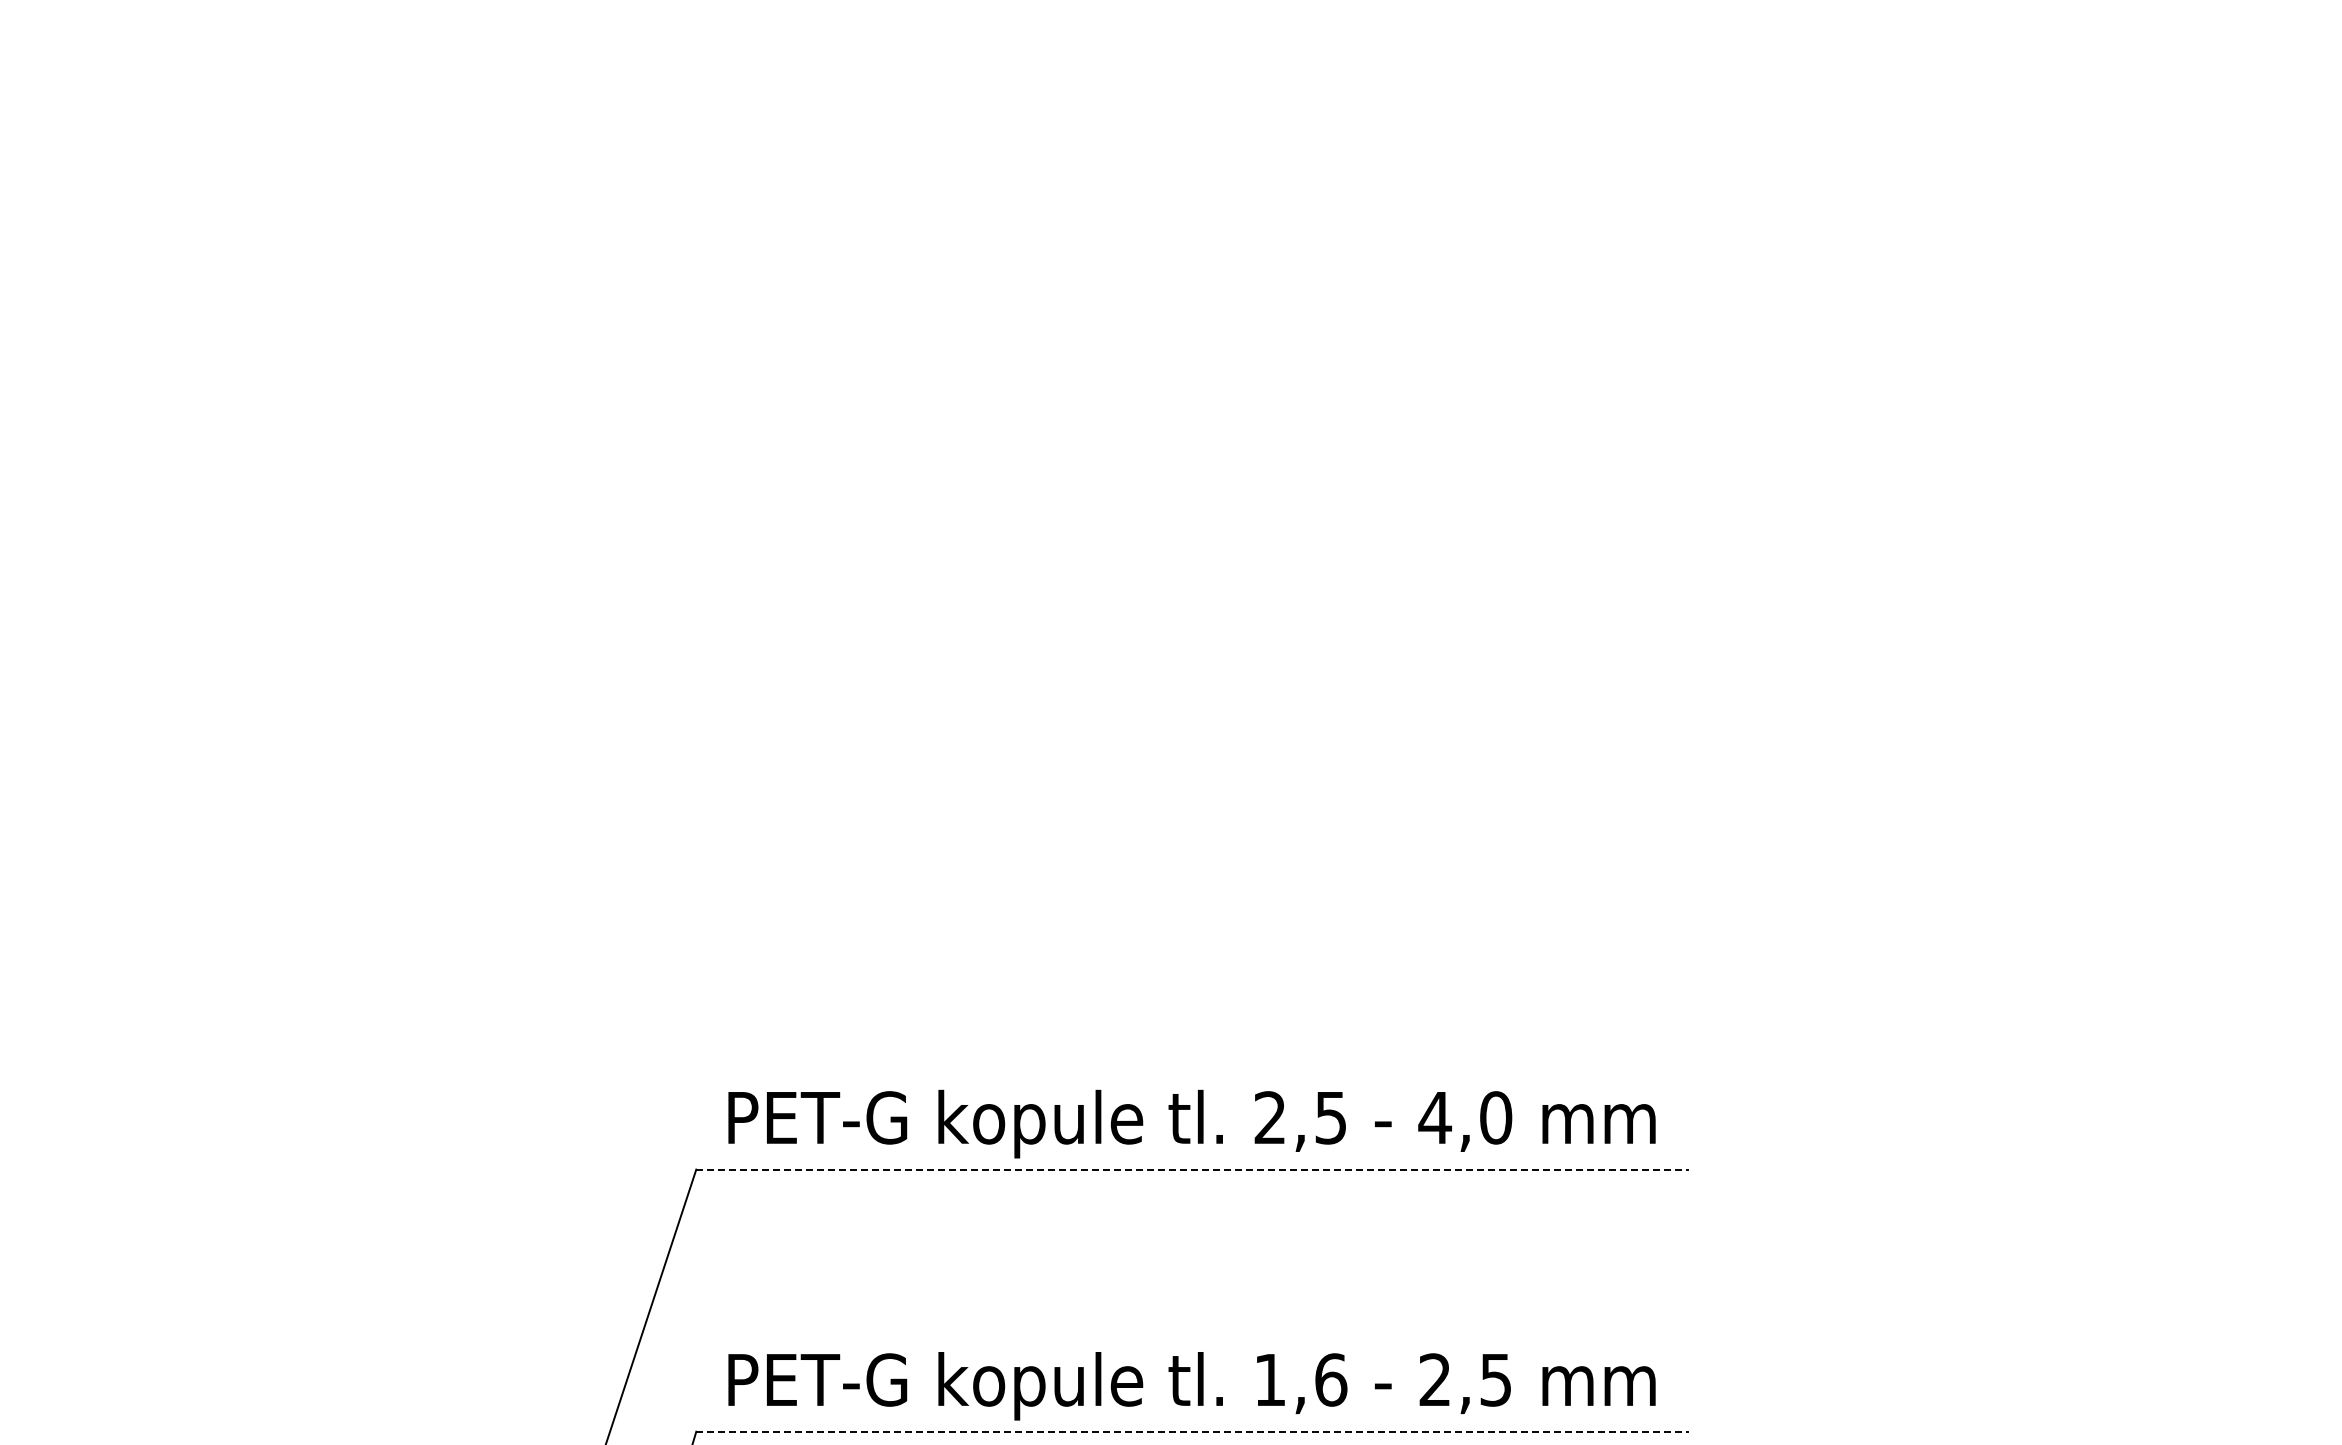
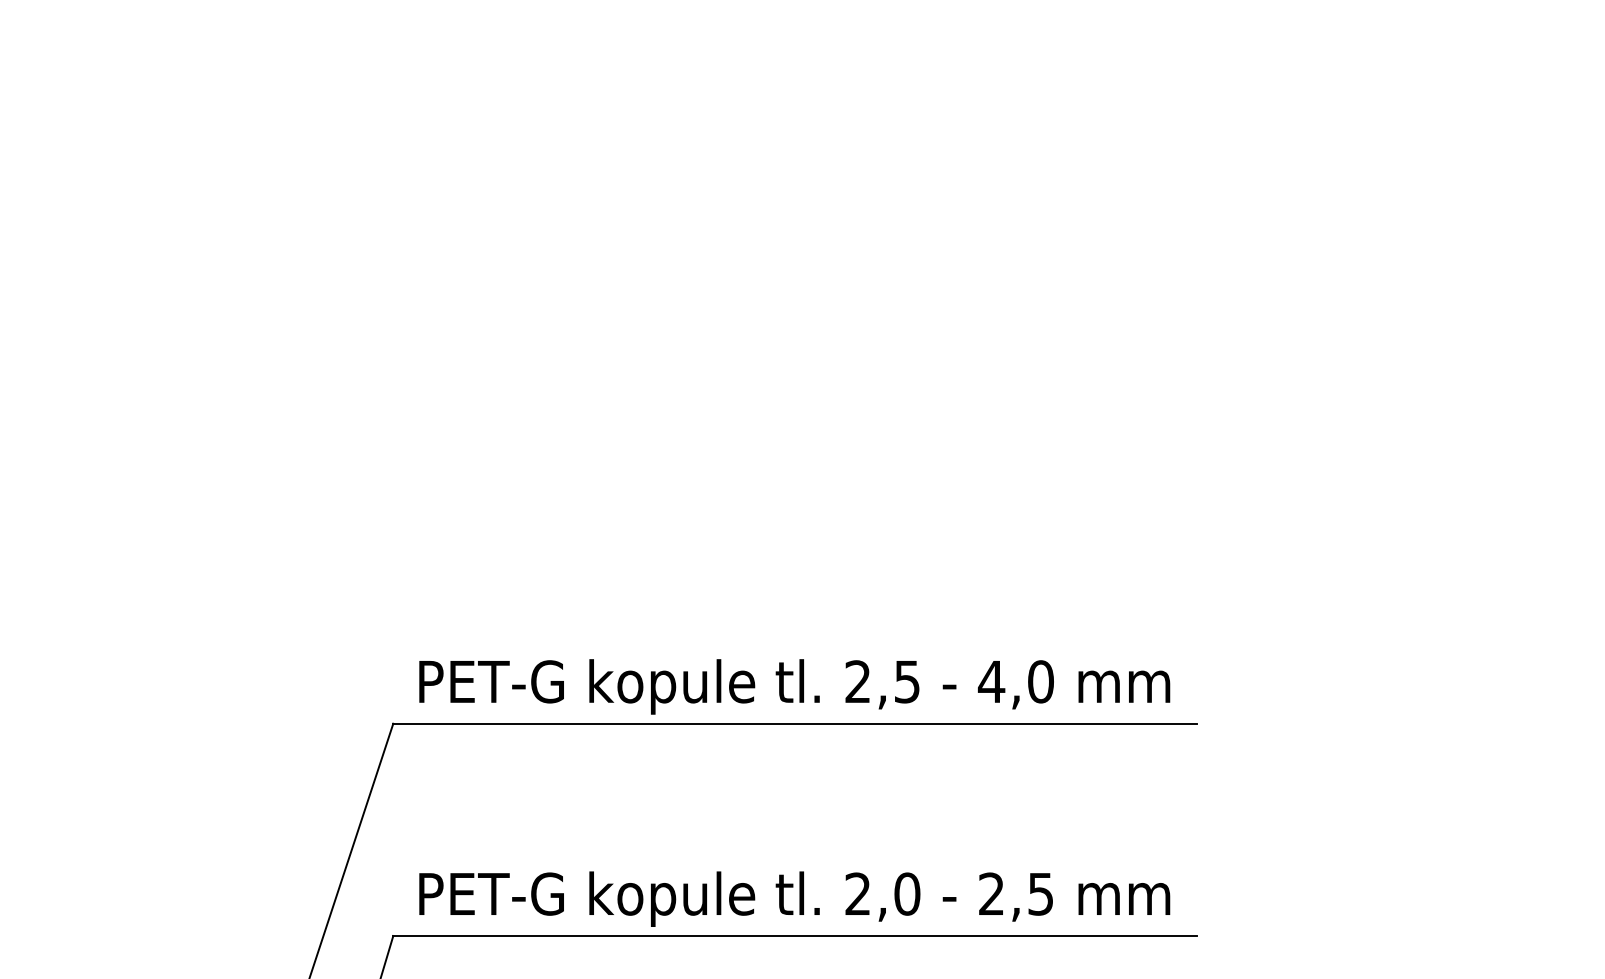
line: (1193, 1169) -> (795, 723), dashed -> solid
text: (1300, 1379) -> (882, 893), 1,6 -> 2,0
line: (1193, 1431) -> (795, 935), dashed -> solid

